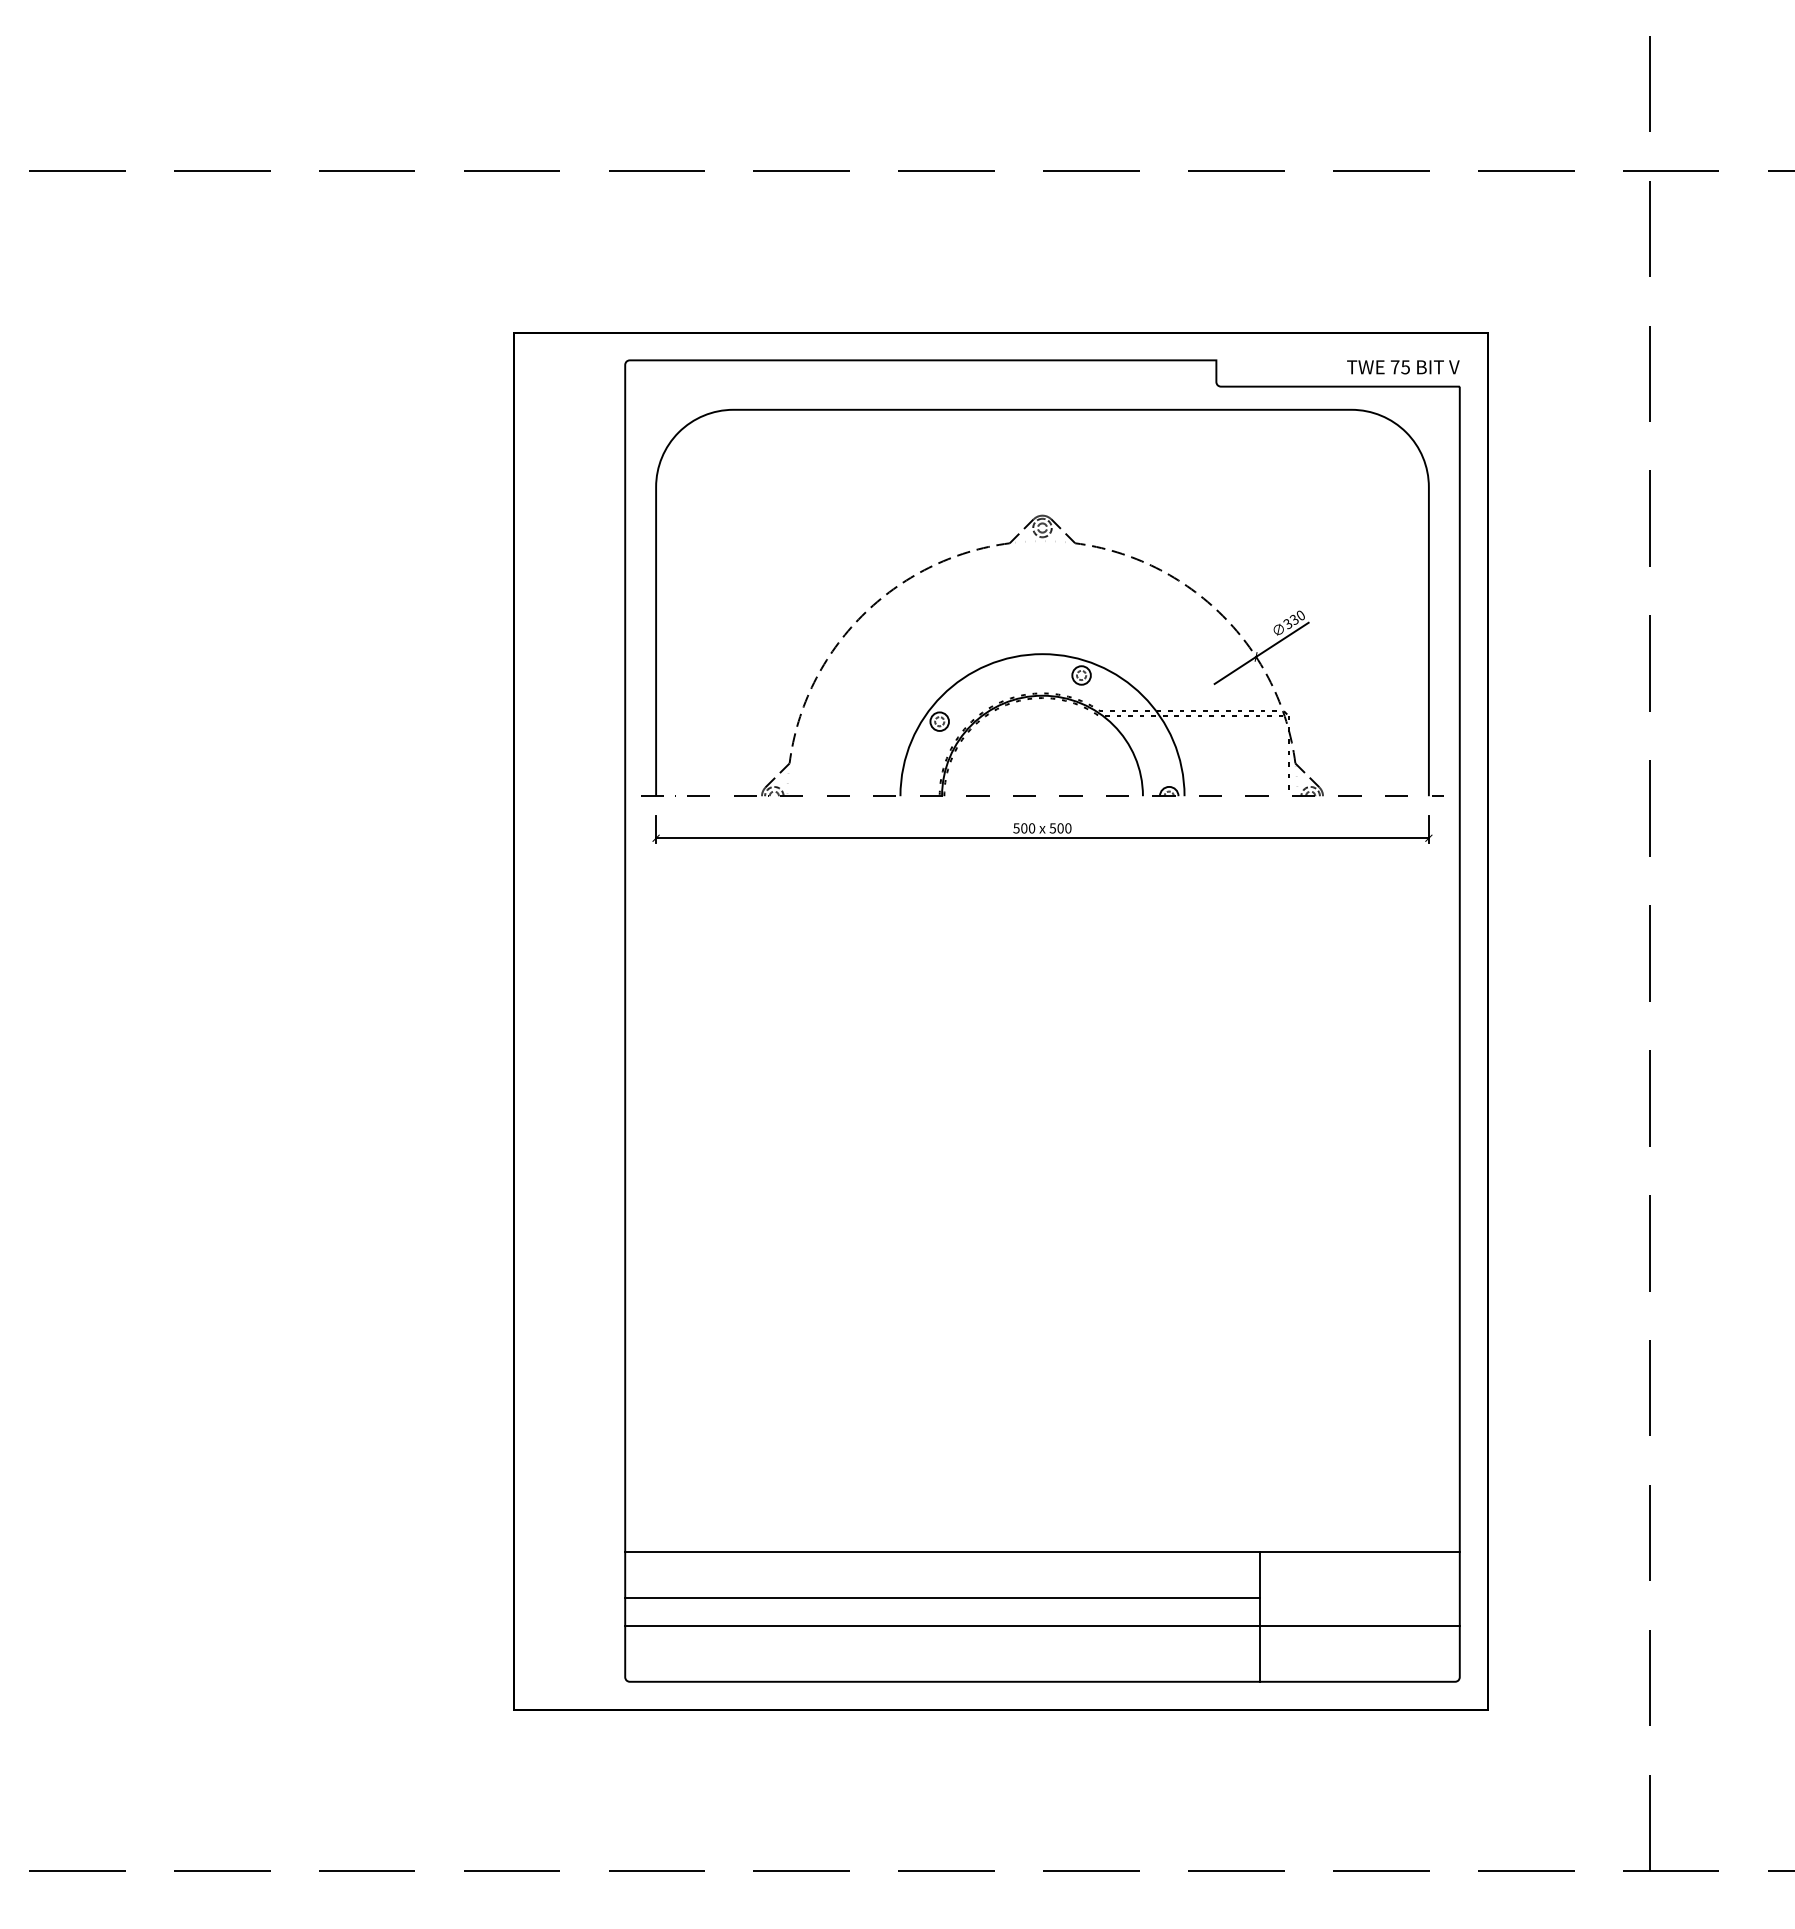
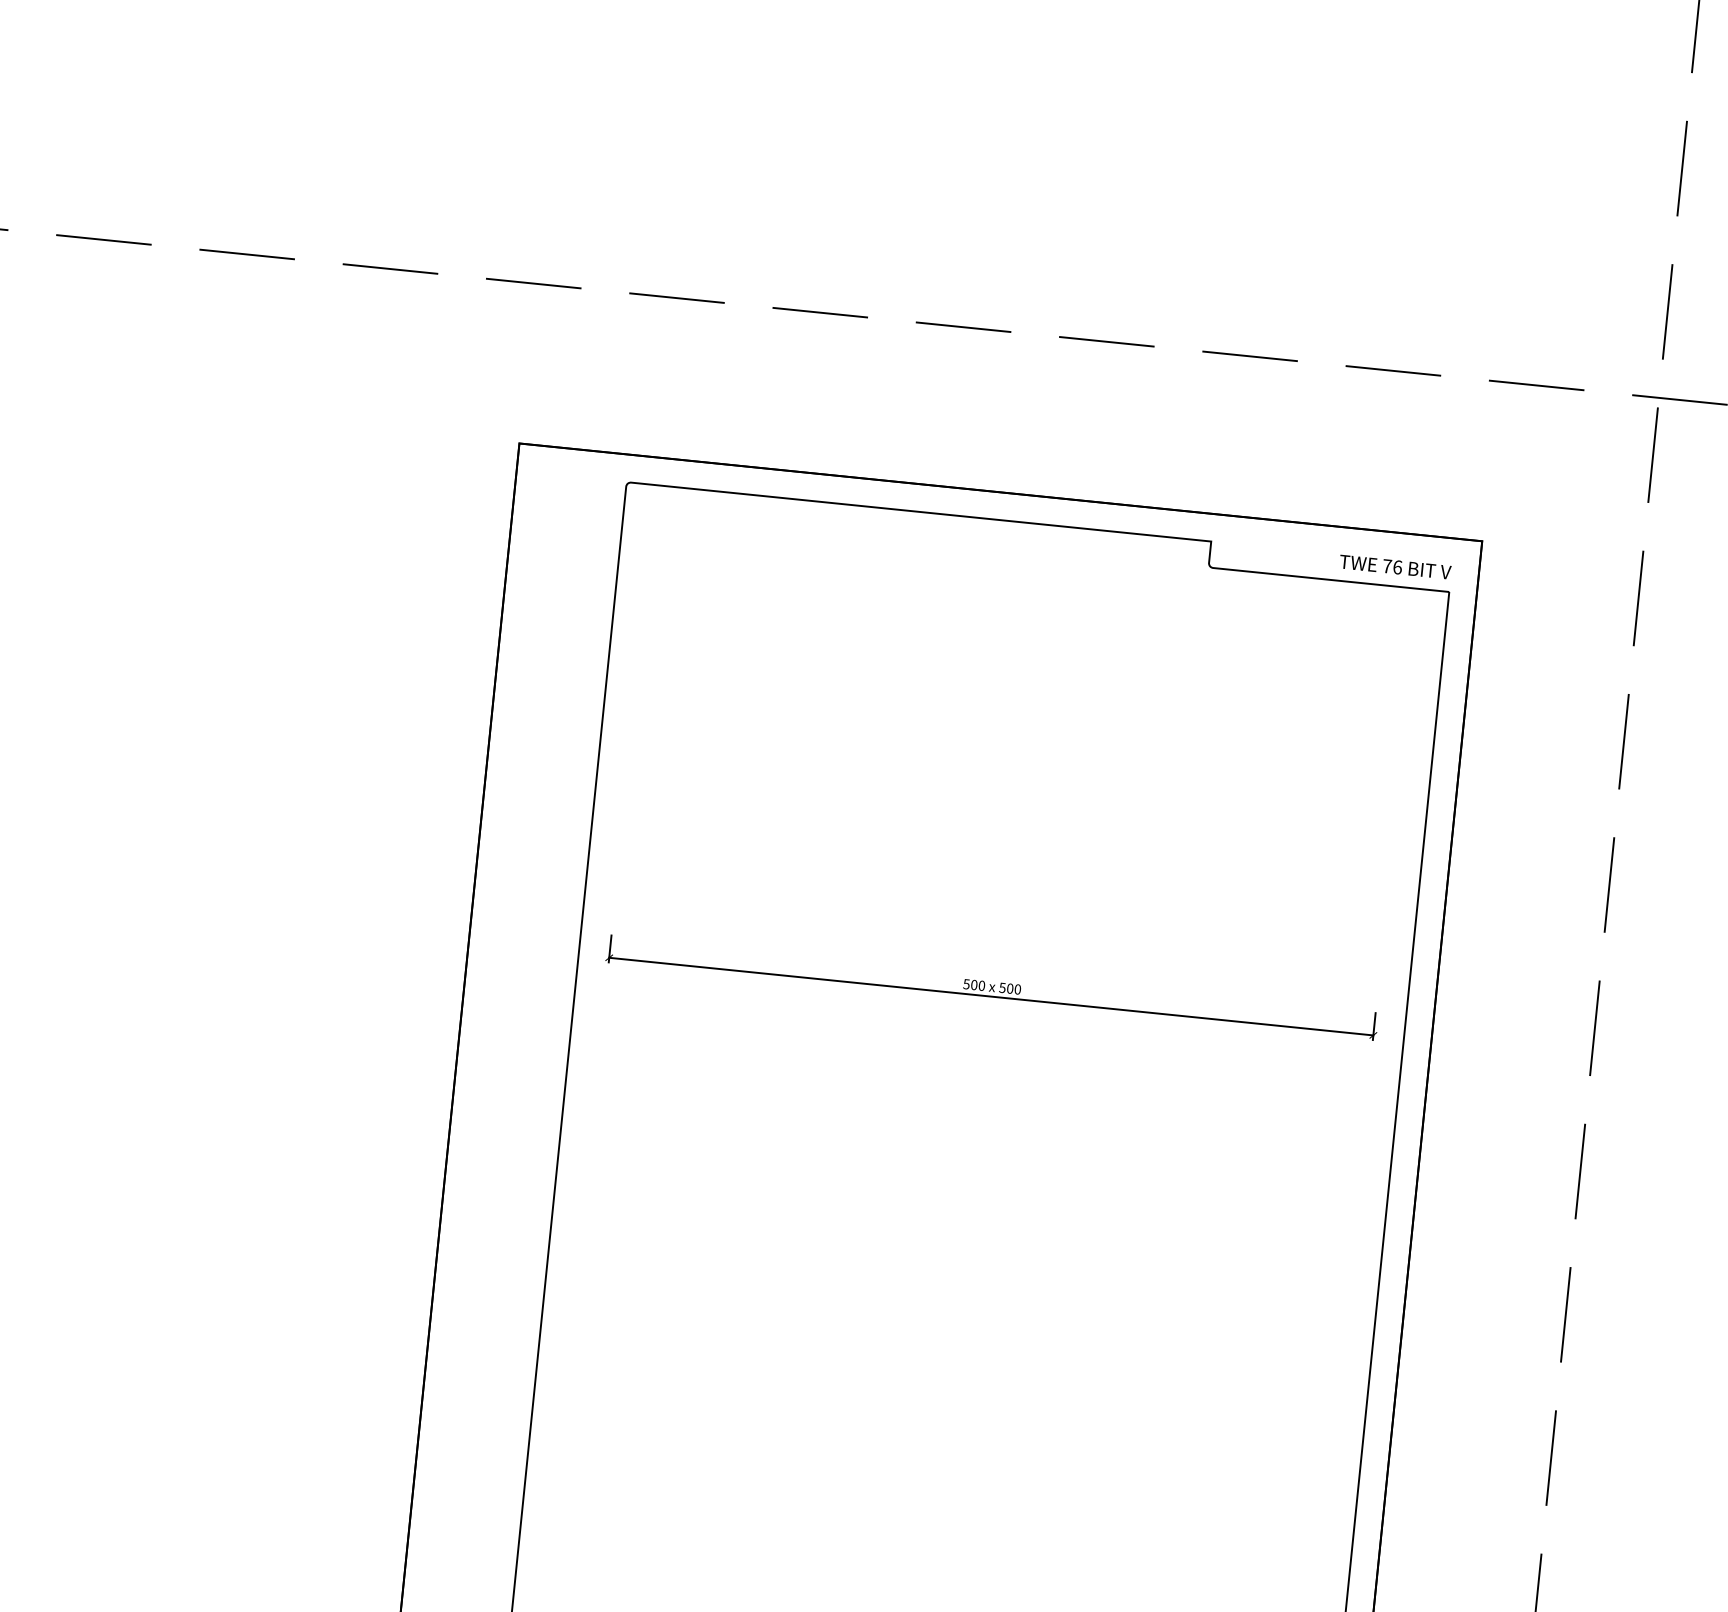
text: (1405, 367) -> (1397, 567), 75 -> 76
part: (1042, 653) -> (1009, 813), removed

